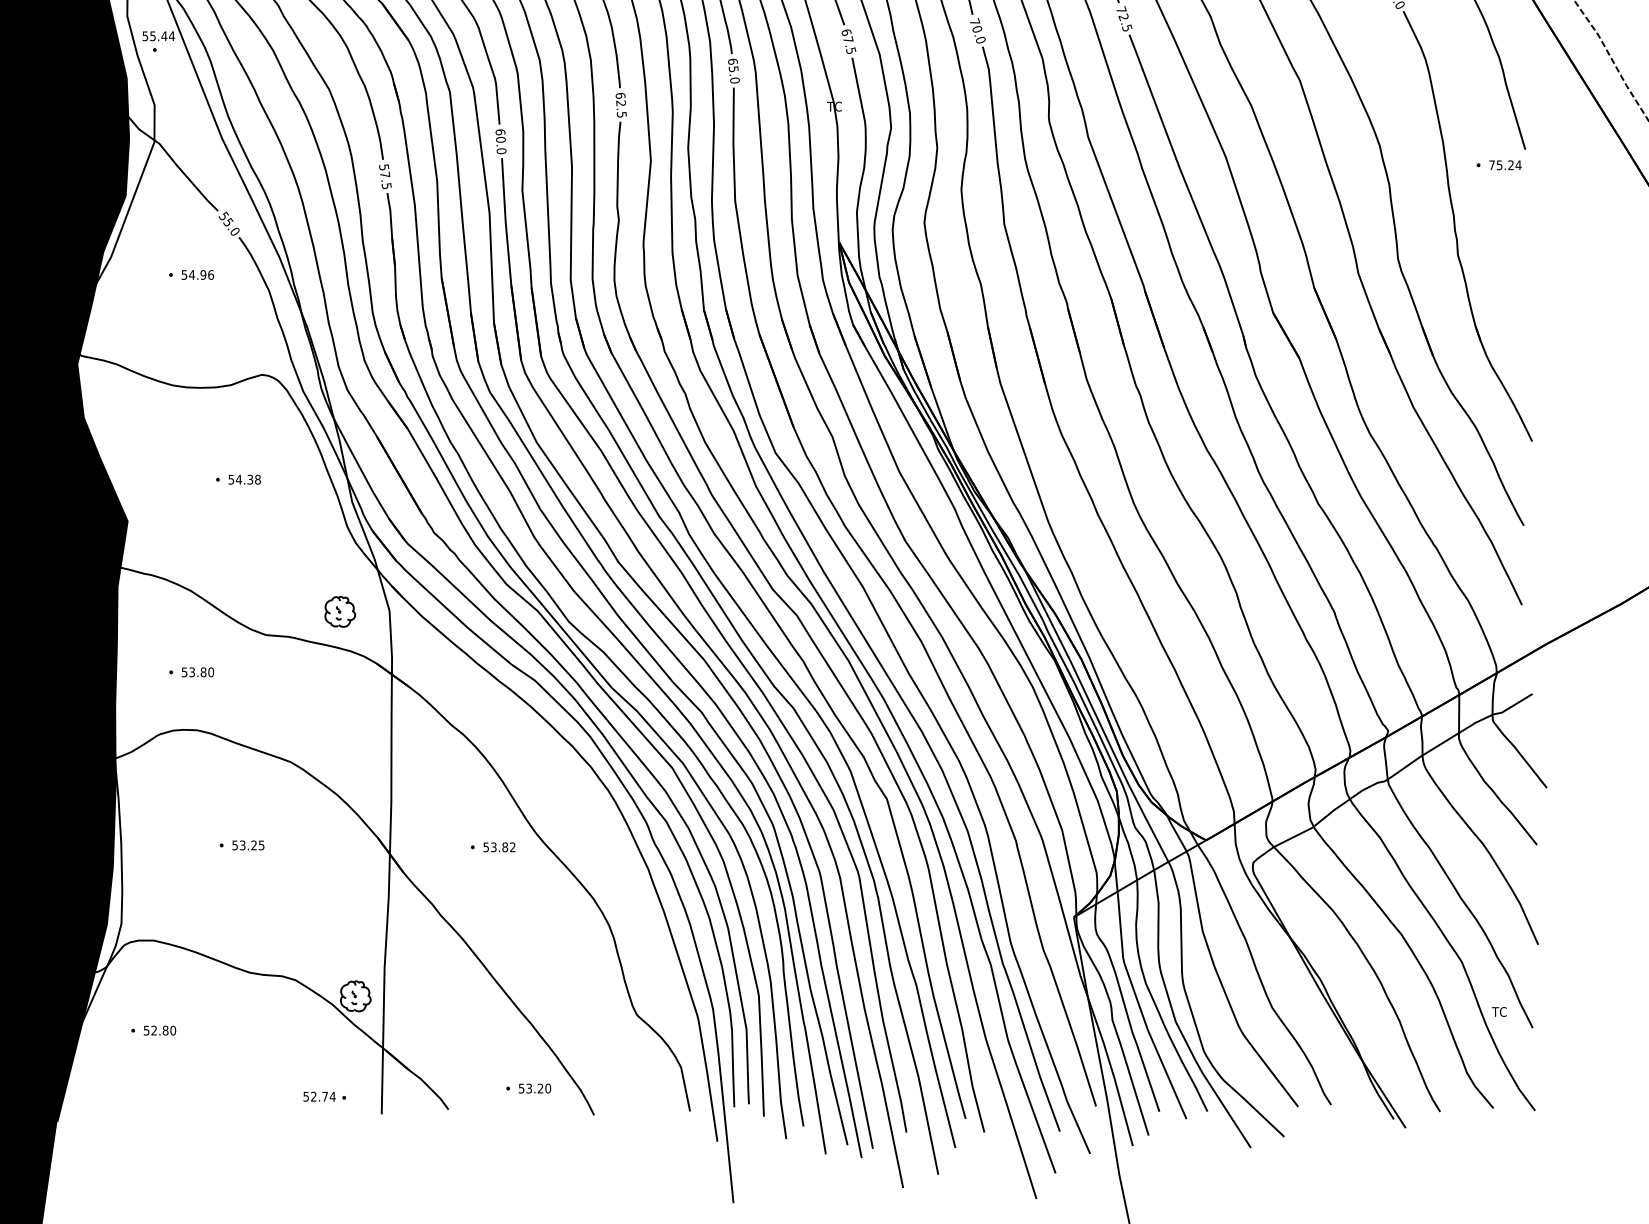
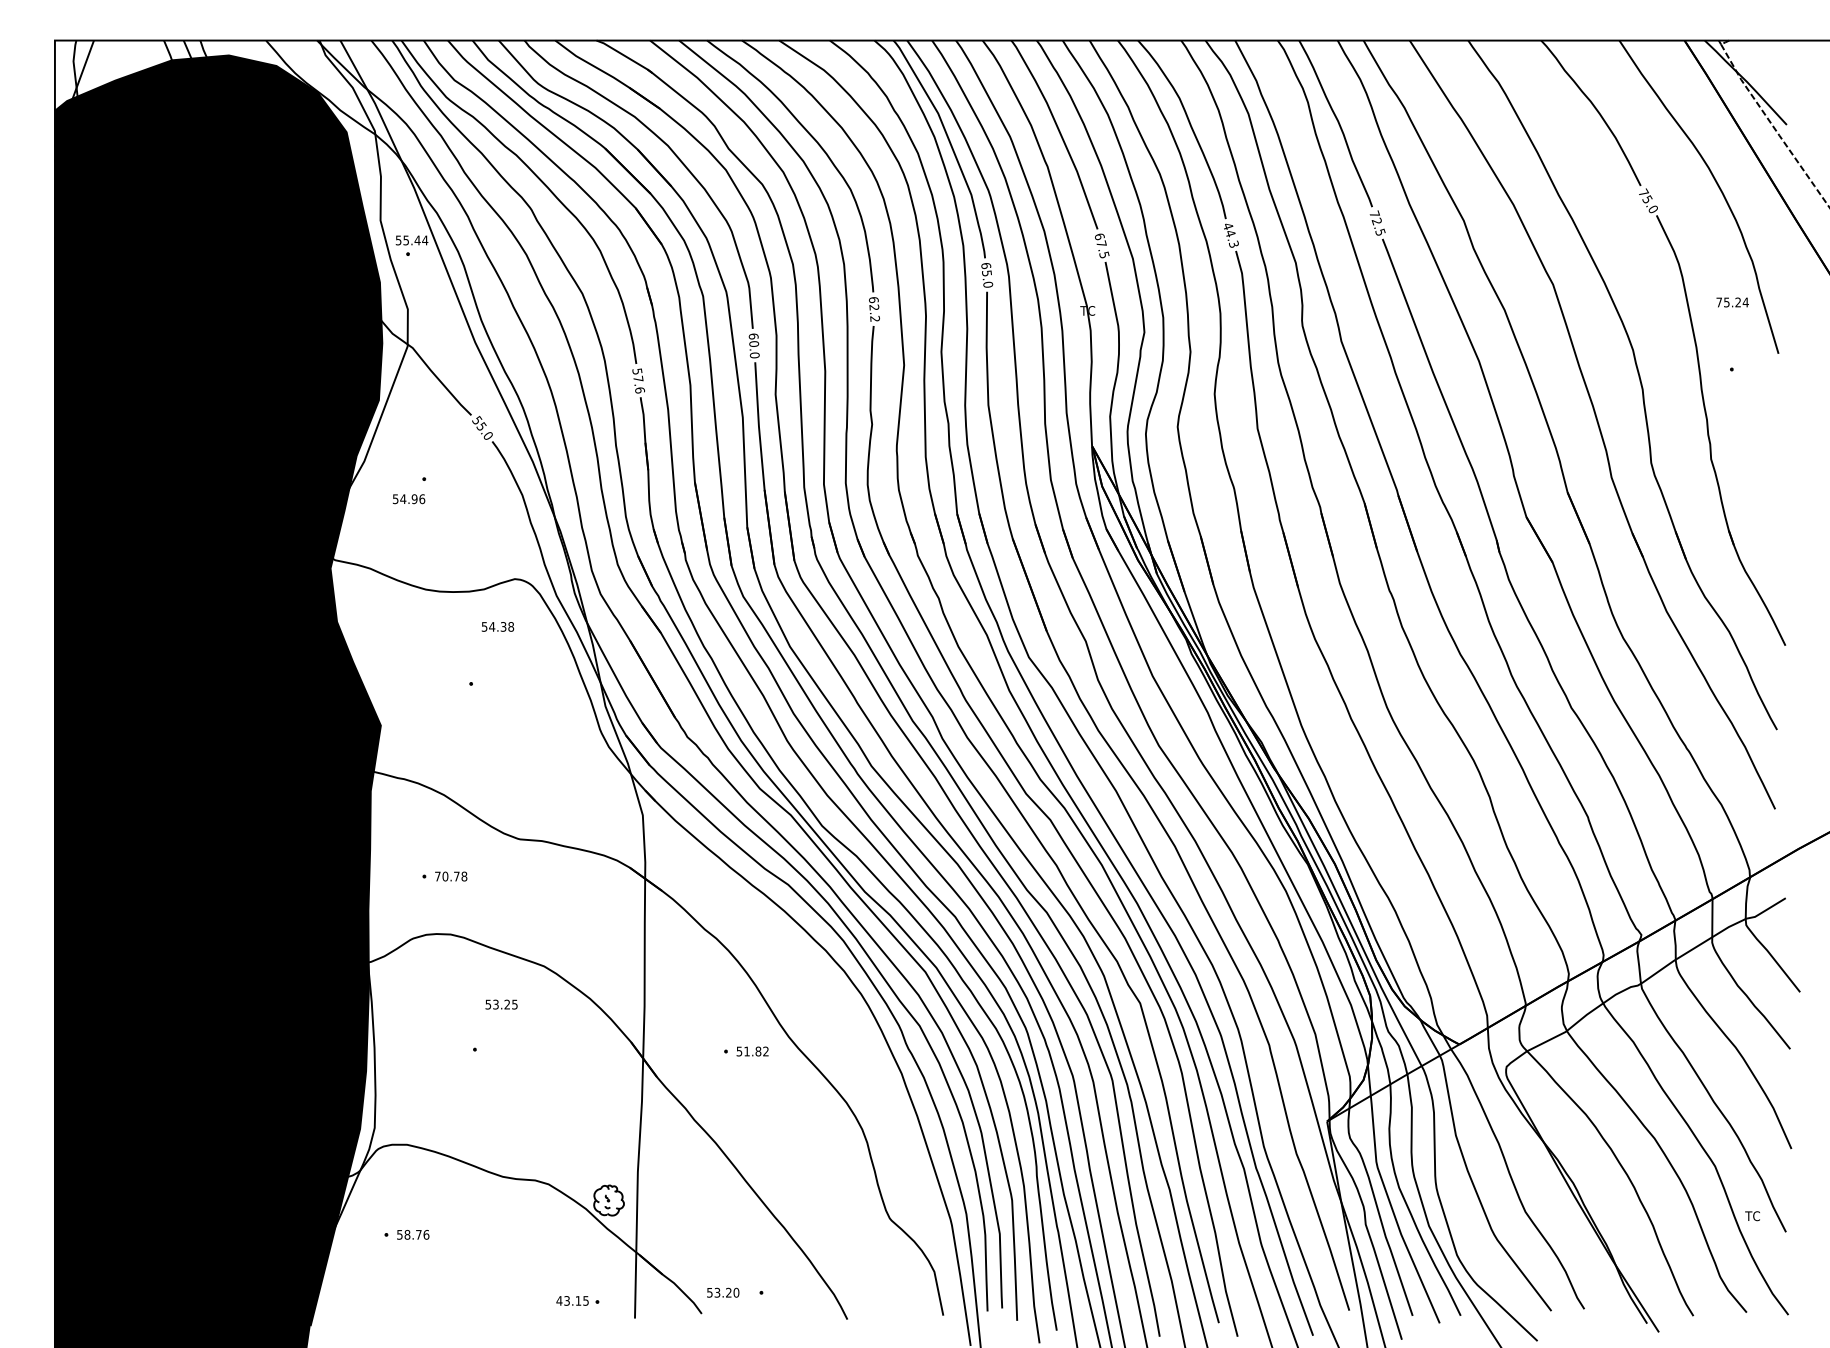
text: (977, 30) -> (1230, 234), 70.0 -> 44.3
text: (622, 114) -> (875, 318), 62.5 -> 62.2
text: (1505, 165) -> (1732, 302), moved
text: (386, 186) -> (639, 390), 57.5 -> 57.6
text: (198, 275) -> (409, 499), moved
text: (244, 479) -> (497, 626), moved
part: (340, 611) -> (593, 815), removed
text: (198, 672) -> (451, 876), 53.80 -> 70.78
text: (248, 845) -> (501, 1004), moved
text: (493, 847) -> (746, 1051), 53.82 -> 51.82
text: (163, 1030) -> (416, 1234), 52.80 -> 58.76
text: (535, 1088) -> (723, 1292), moved
text: (319, 1096) -> (572, 1300), 52.74 -> 43.15

